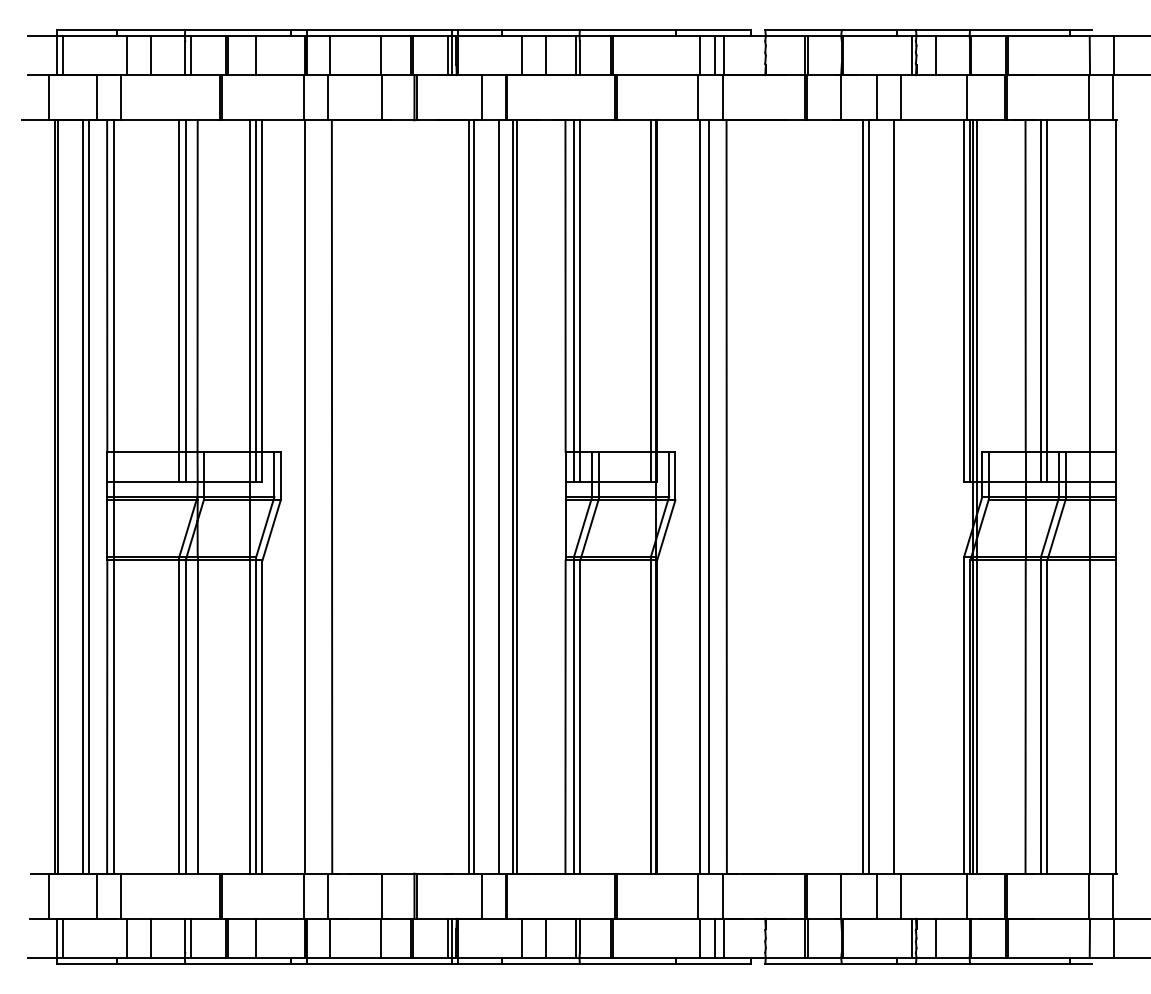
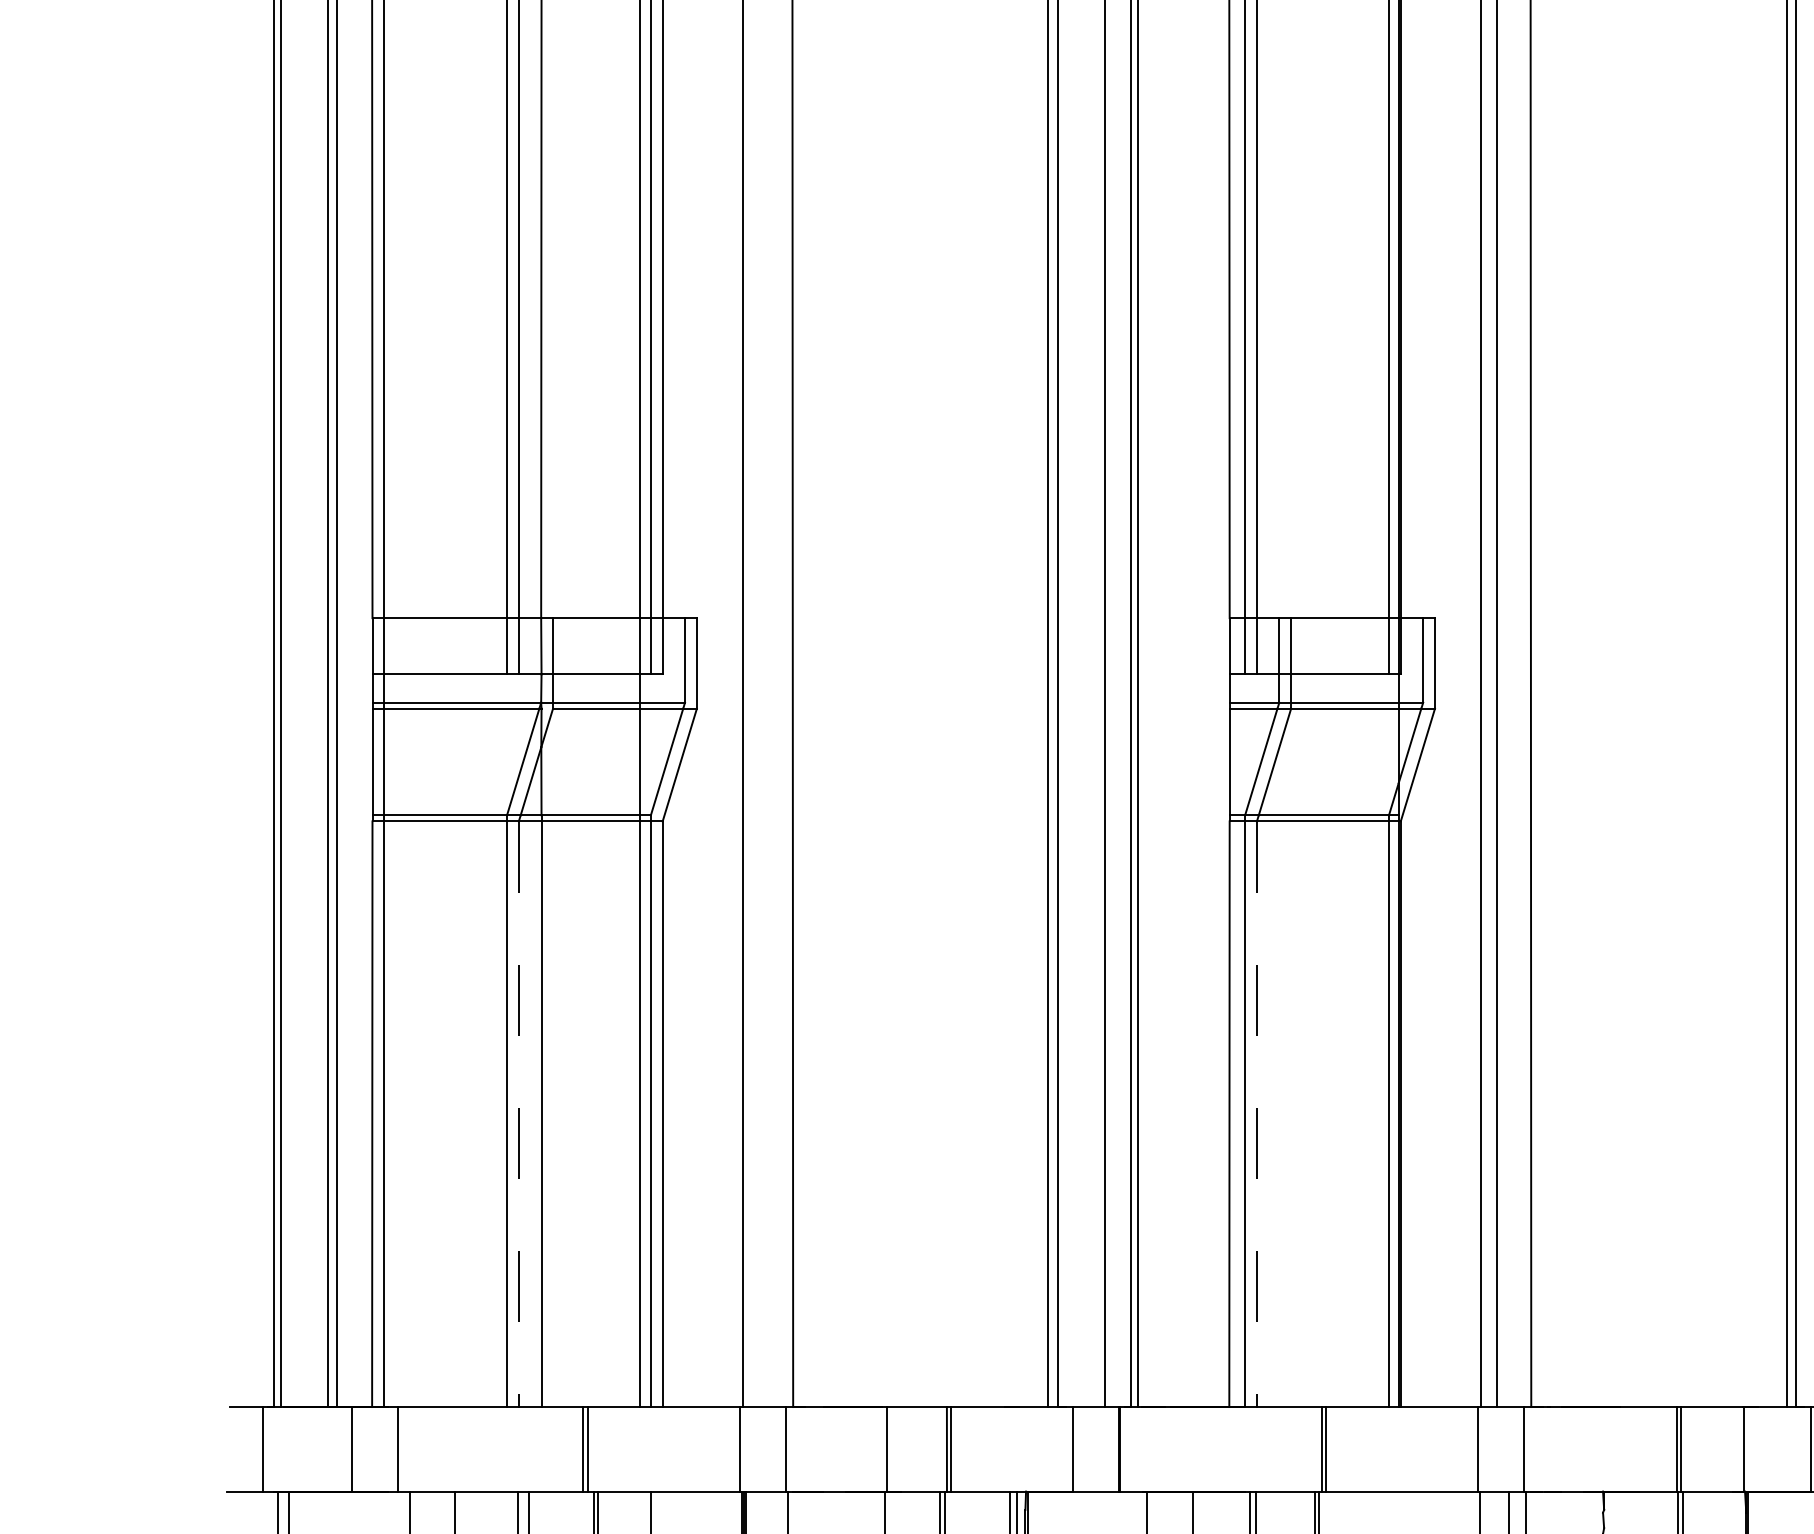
line: (185, 717) -> (518, 1115), solid -> dashed
line: (580, 717) -> (1257, 1115), solid -> dashed

